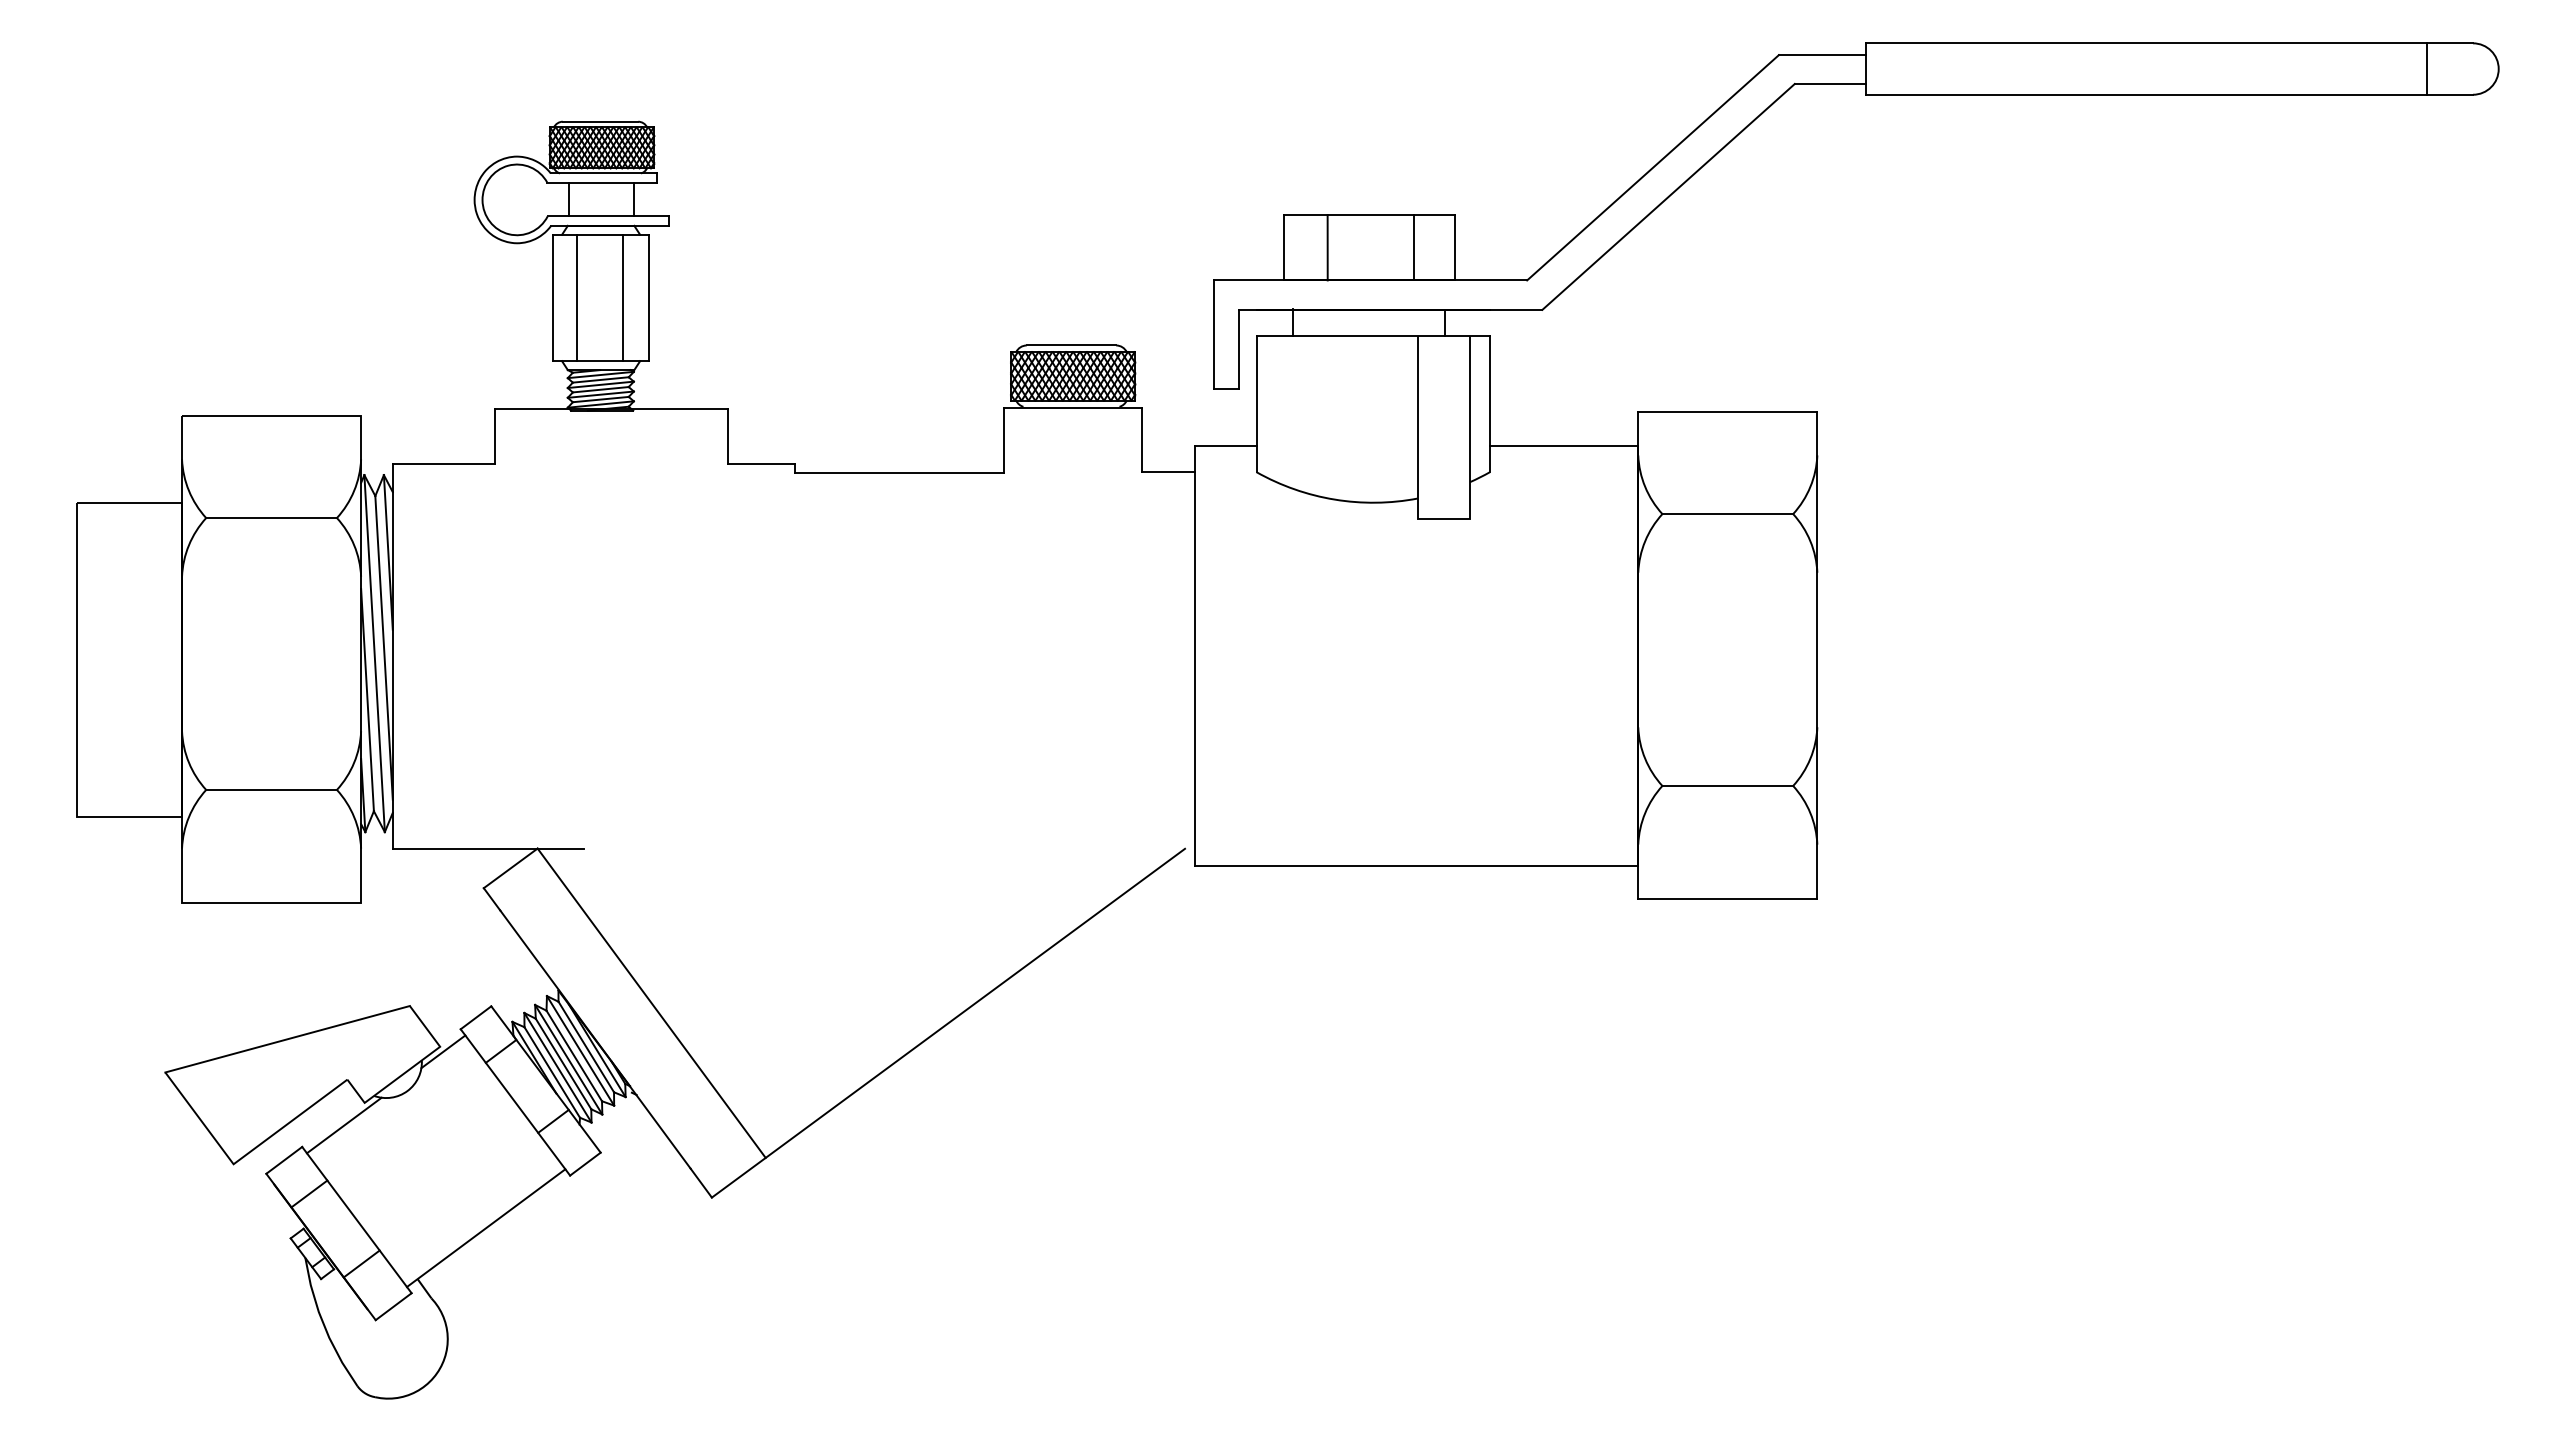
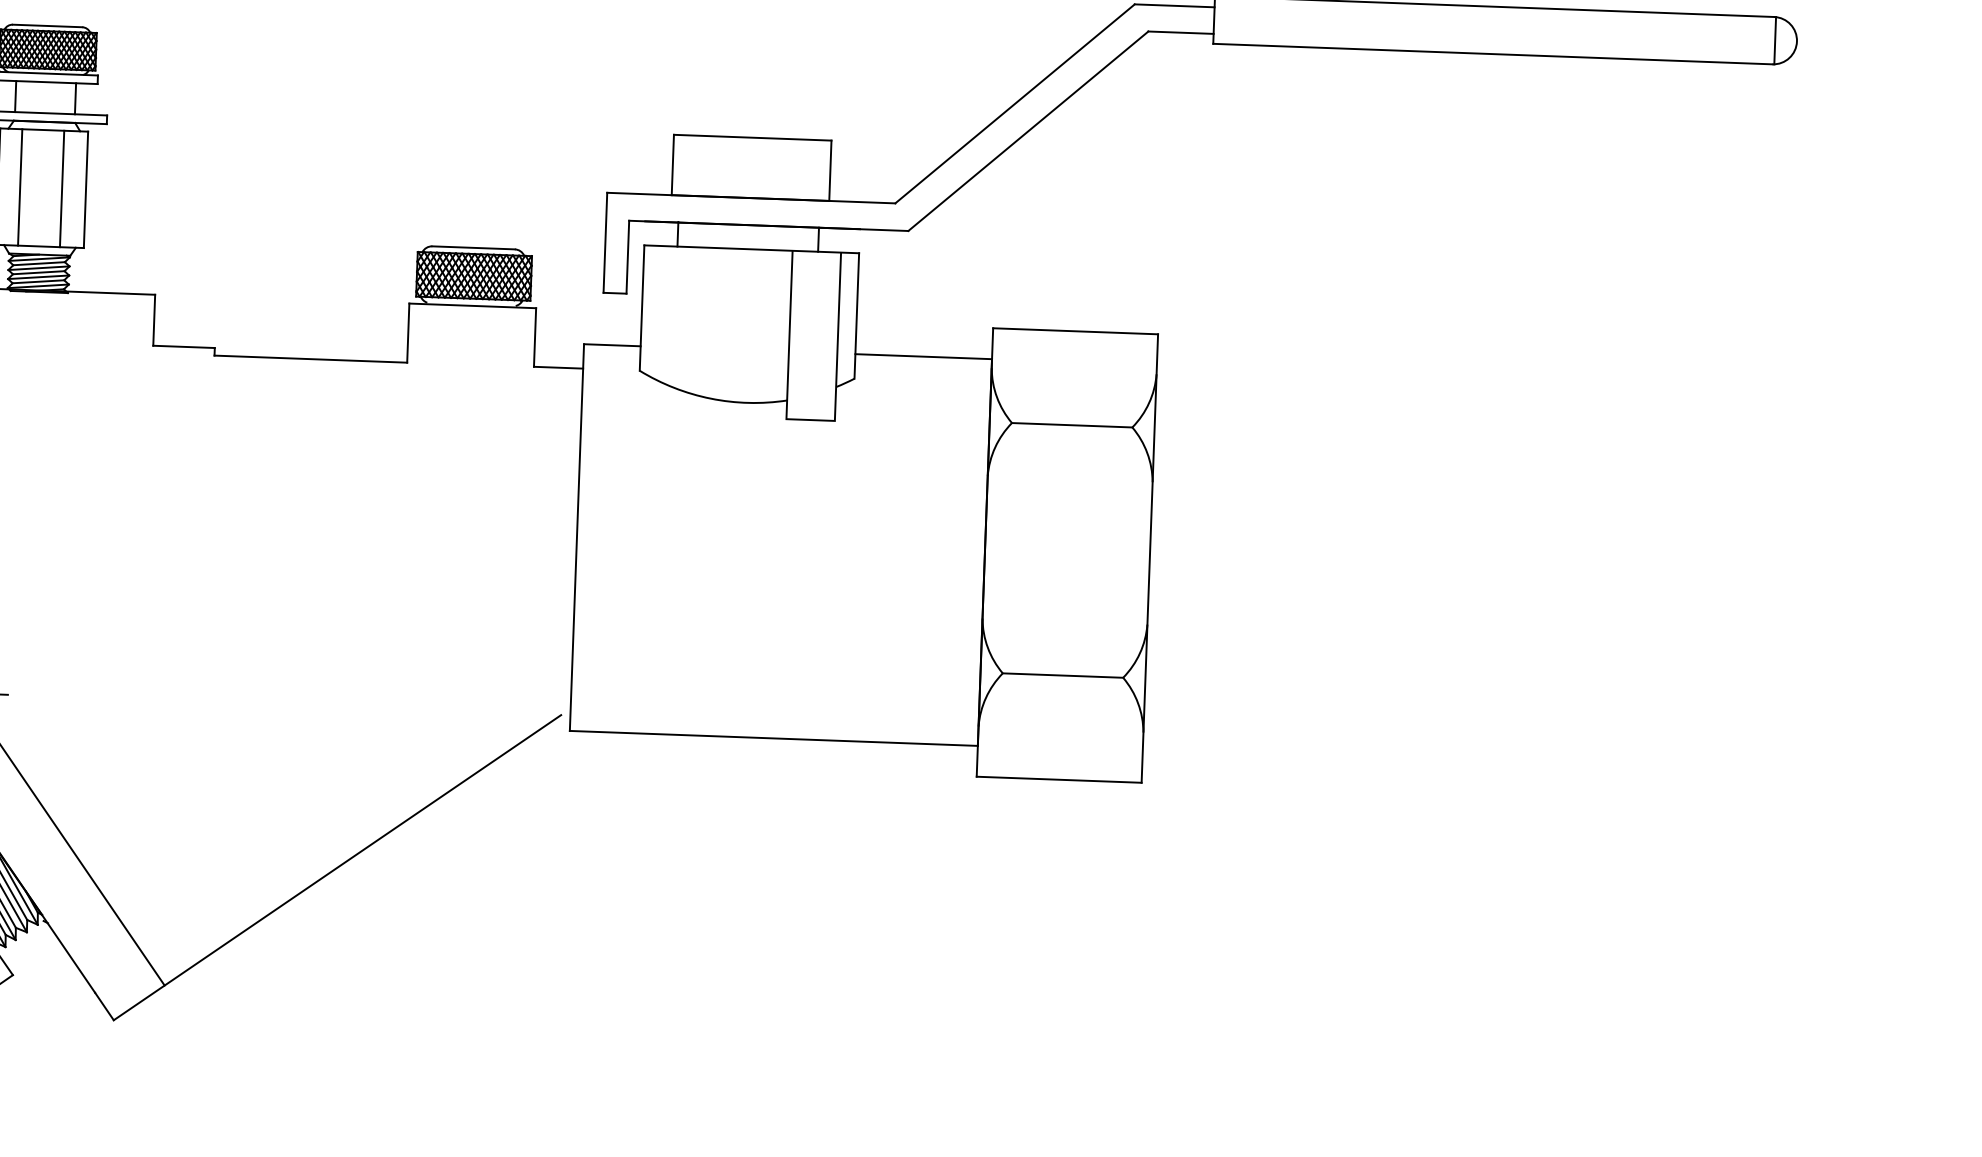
line: (2427, 68) -> (1775, 40), moved
line: (1327, 247) -> (712, 166), removed
line: (1414, 247) -> (792, 169), removed

